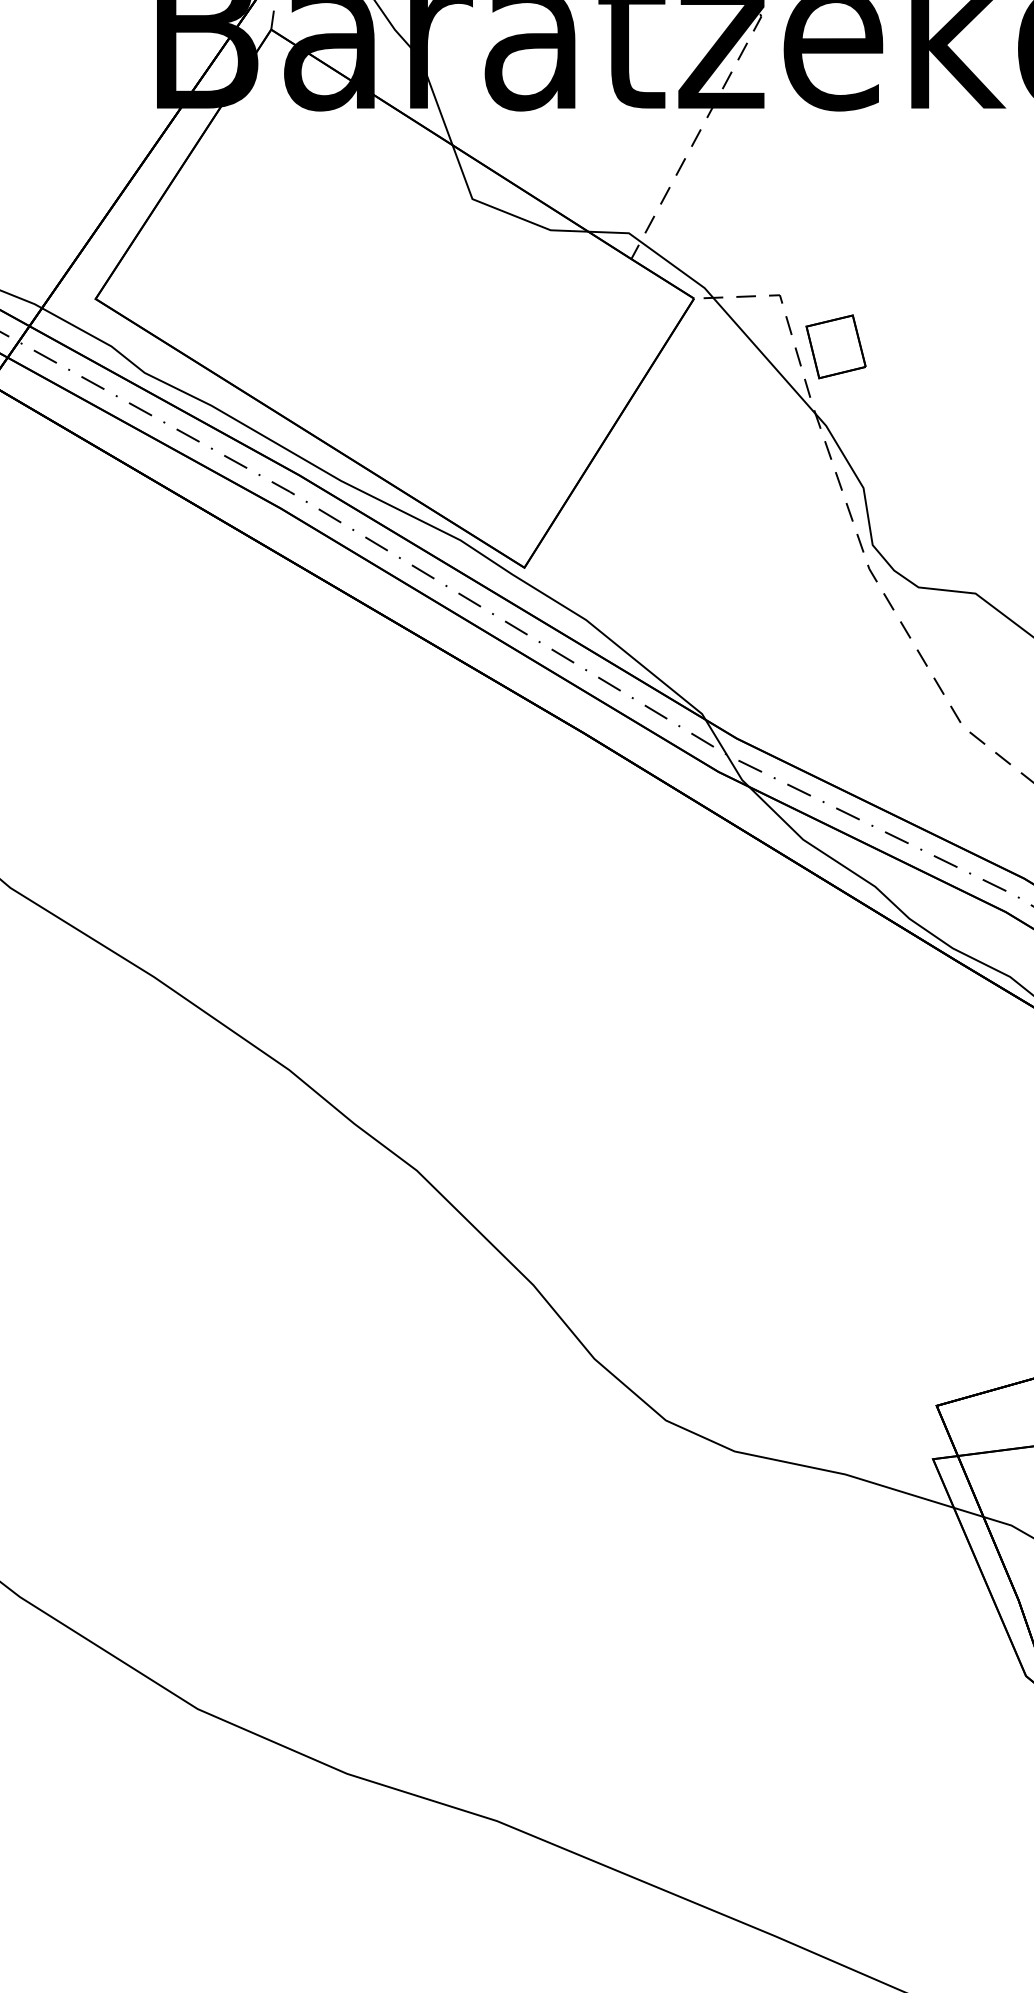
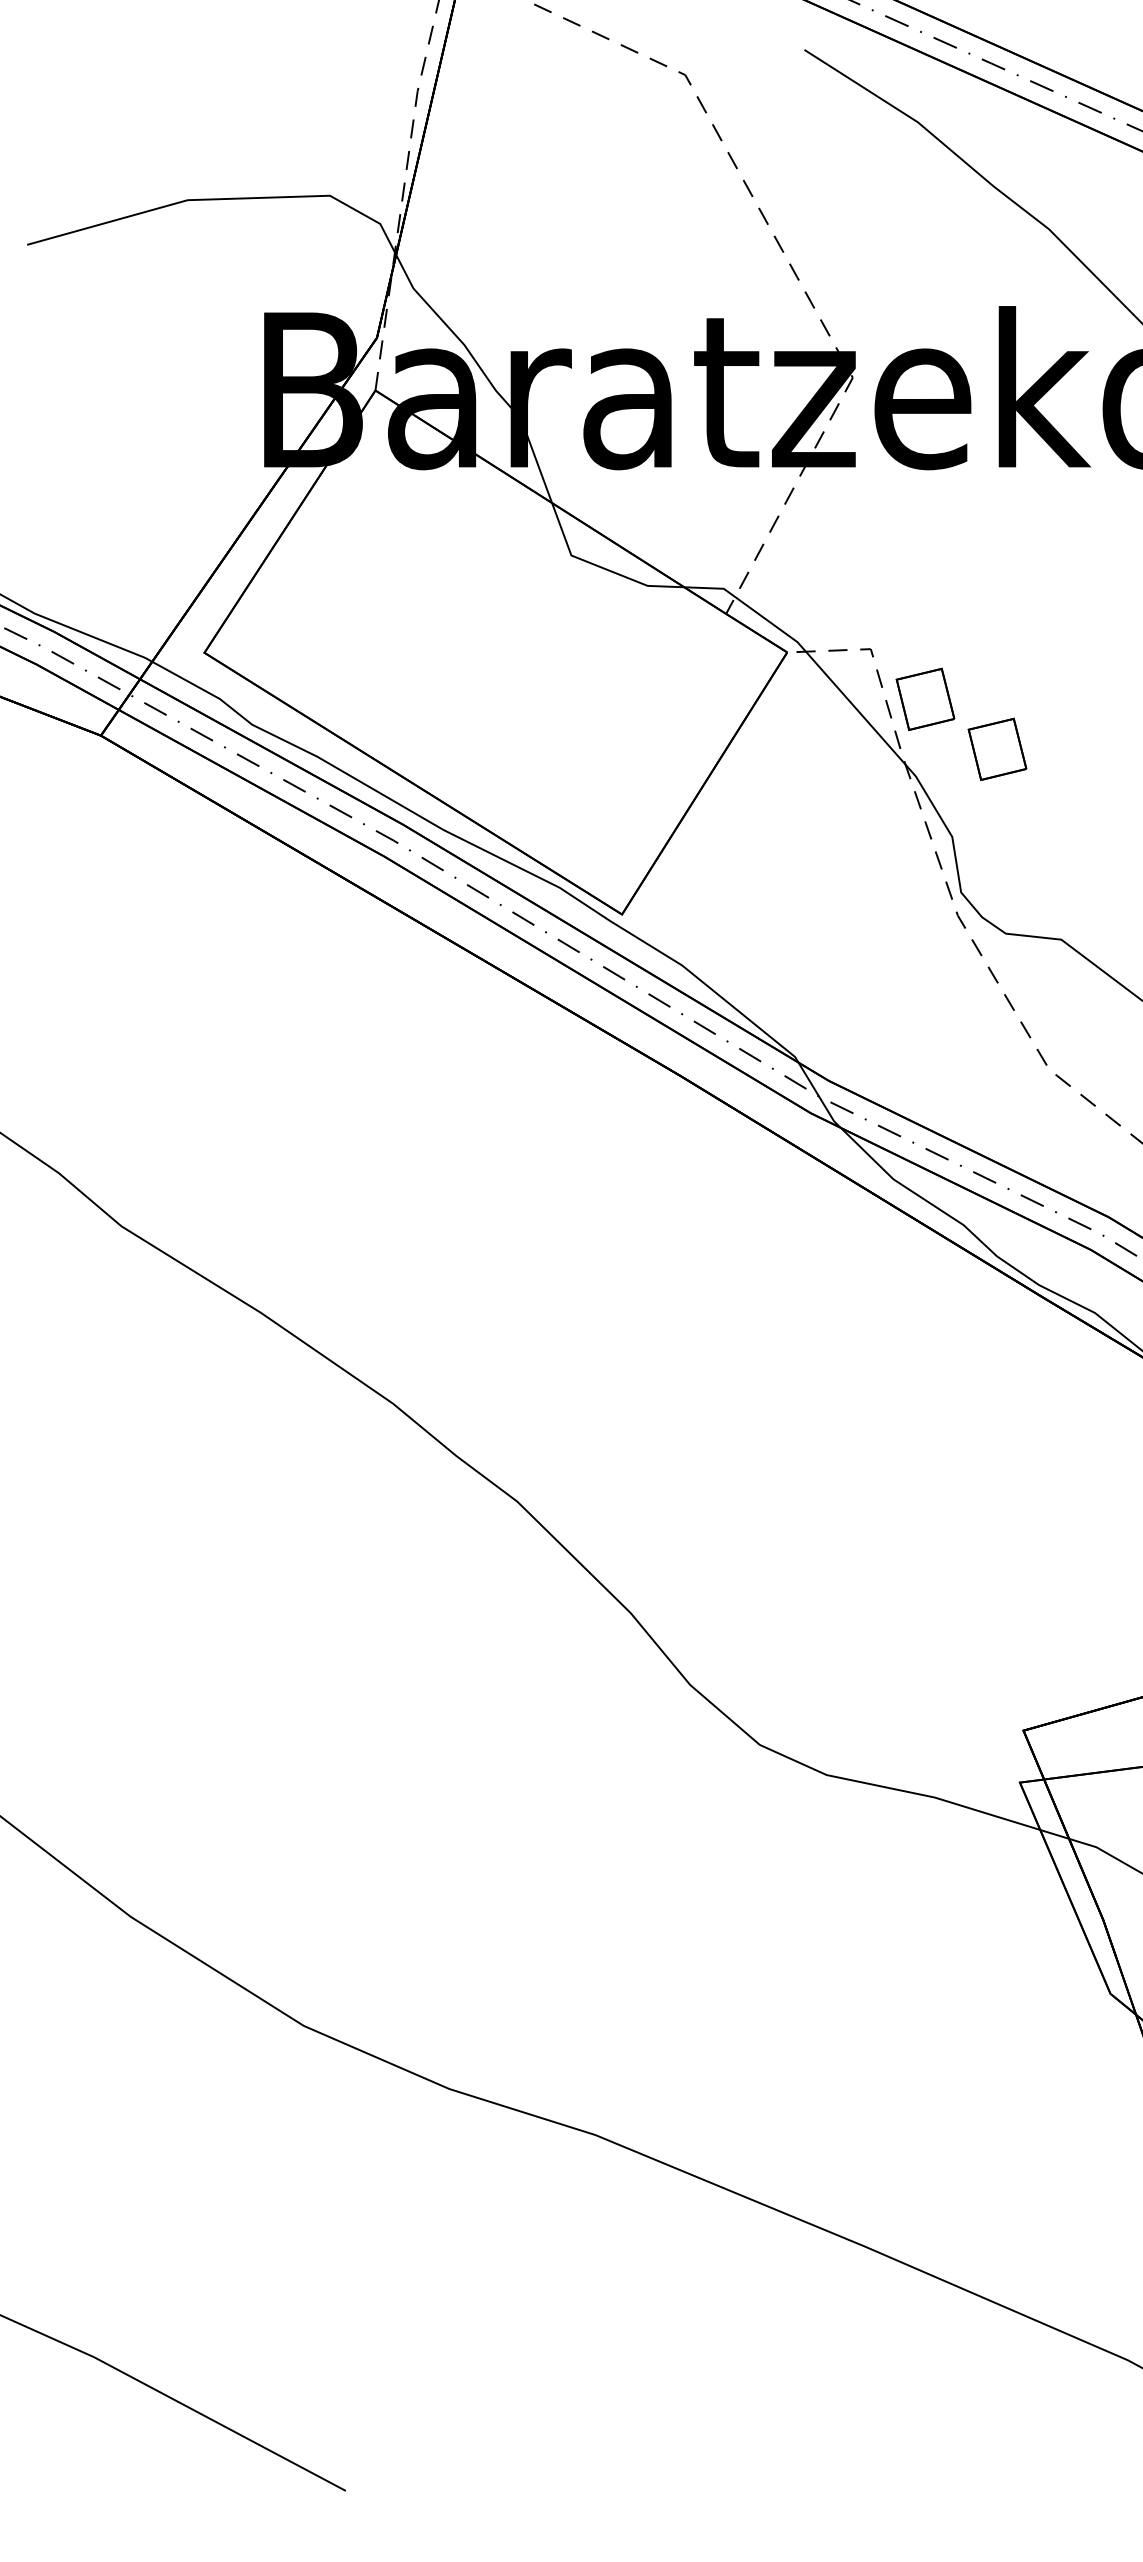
part: (910, 397) -> (997, 748), added

